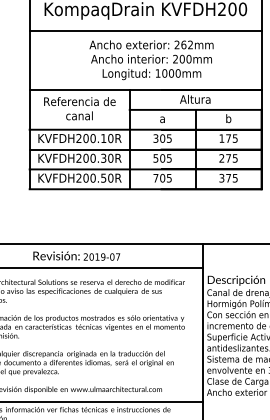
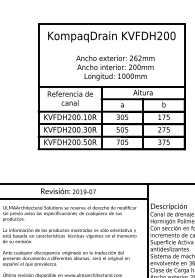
line: (145, 30) -> (111, 49), removed

